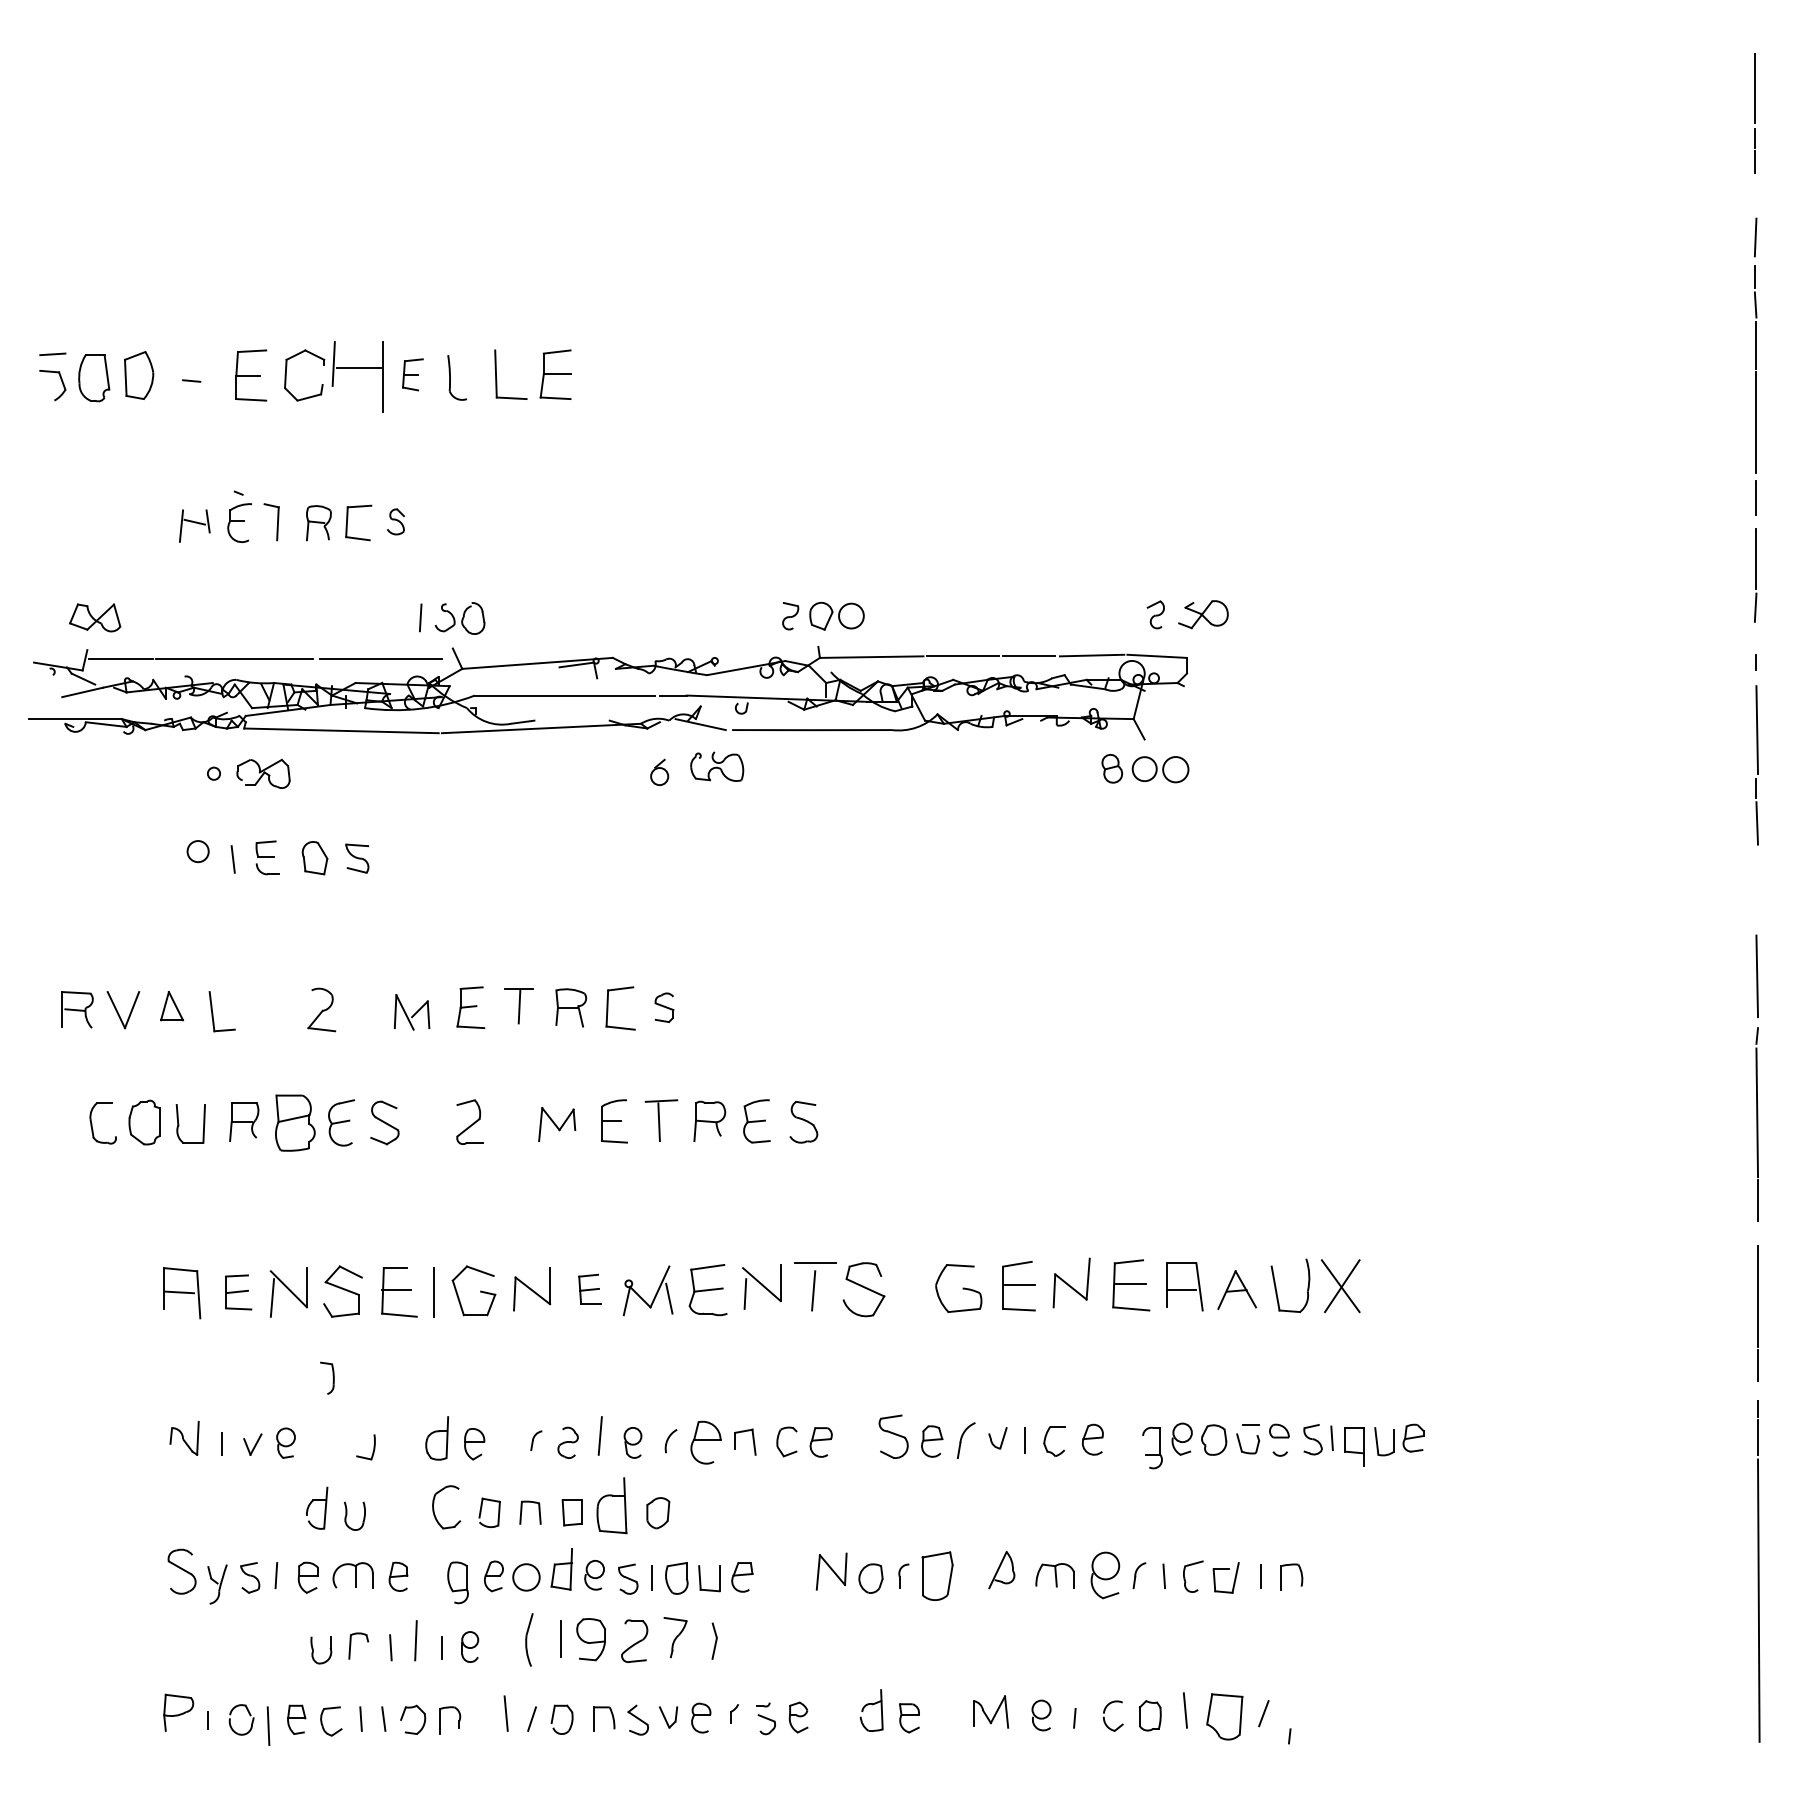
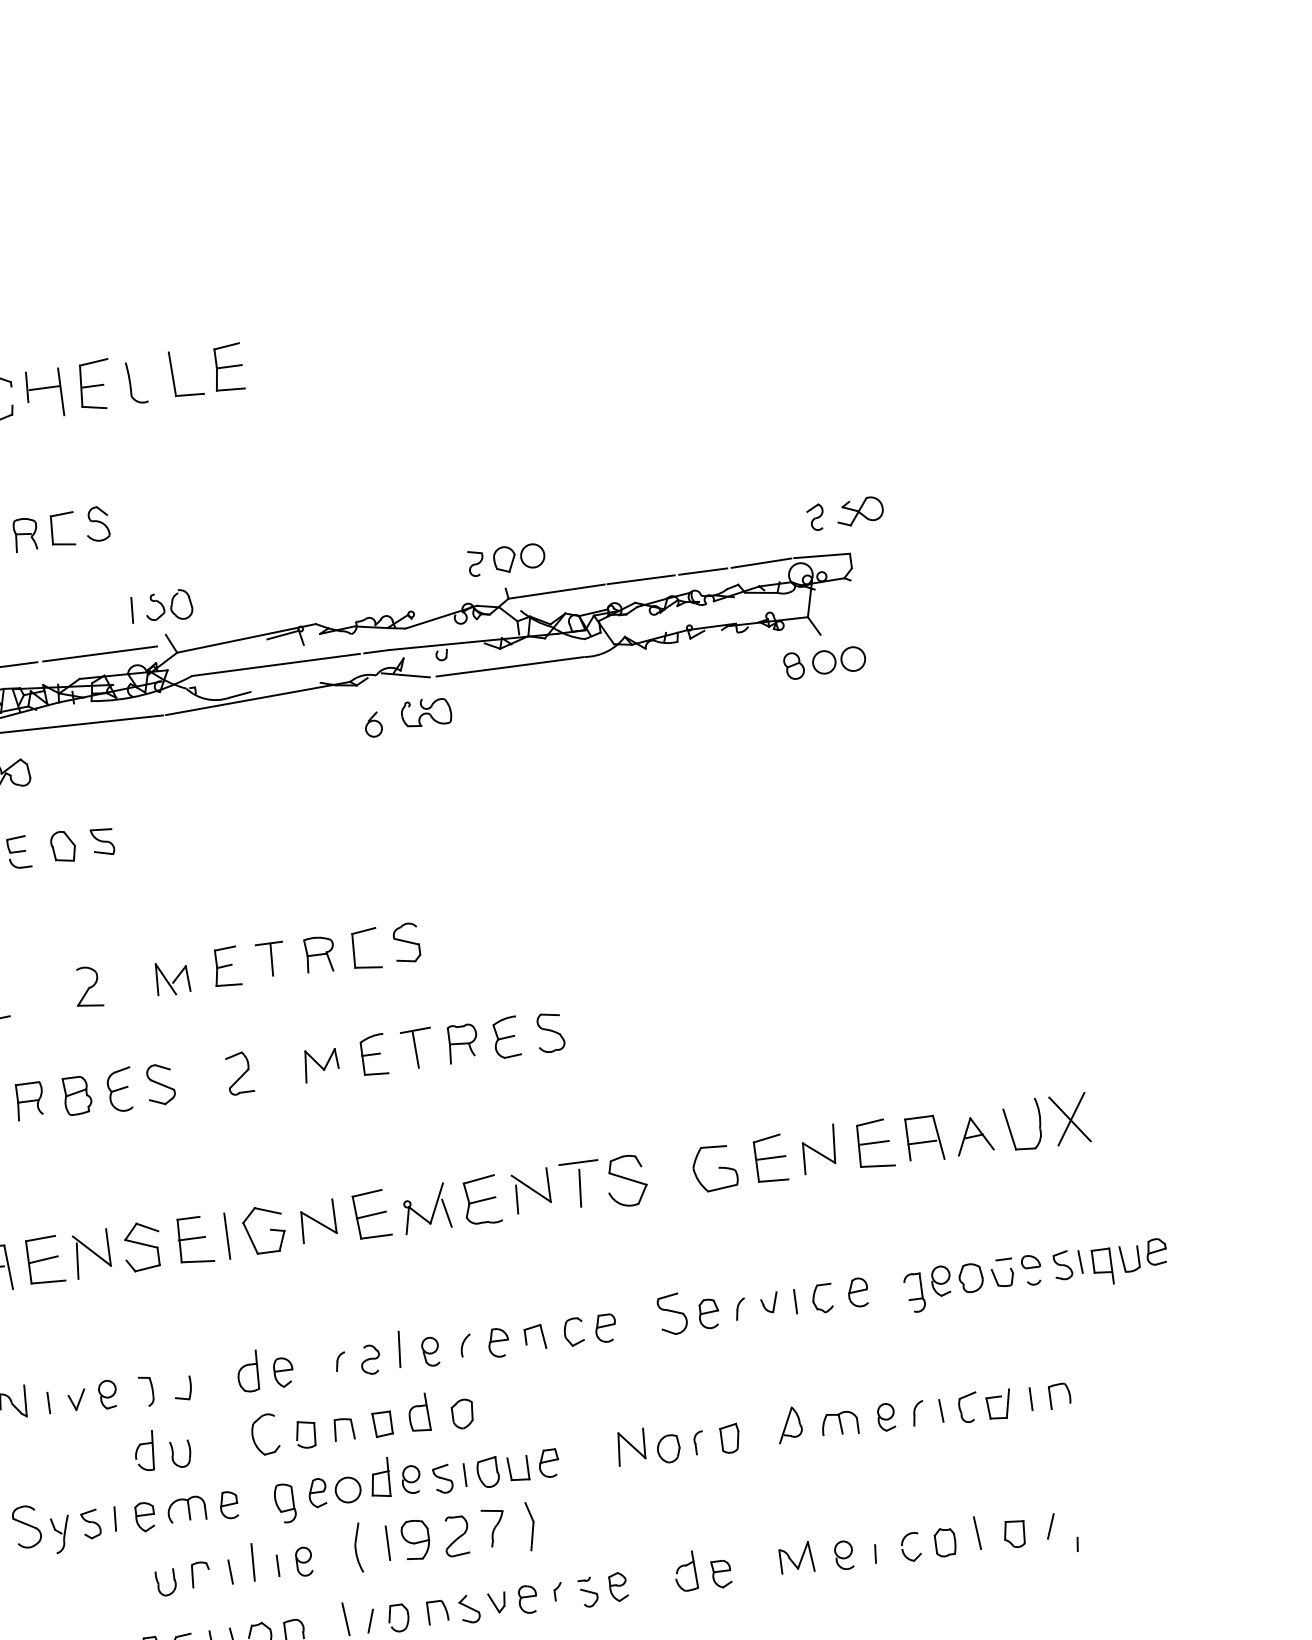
part: (412, 374) -> (94, 384), size x1.67
part: (357, 376) -> (43, 393), size x0.71
part: (395, 521) -> (97, 523), size x1.43
part: (664, 1007) -> (406, 942), size x1.43
part: (295, 1122) -> (77, 1095), size x0.71
part: (589, 1289) -> (371, 1214), size x1.67
part: (238, 1292) -> (45, 1260), size x1.43
part: (327, 1377) -> (146, 1390), moved
part: (966, 1440) -> (740, 1308), size x0.62
part: (705, 1442) -> (498, 1342), size x0.71
part: (611, 1505) -> (418, 1412), size x0.71
part: (1104, 1575) -> (885, 1417), size x0.62
part: (937, 1576) -> (730, 1438), size x0.62
part: (714, 1640) -> (530, 1525), size x1.43
part: (1224, 1716) -> (1014, 1533), size x0.62

